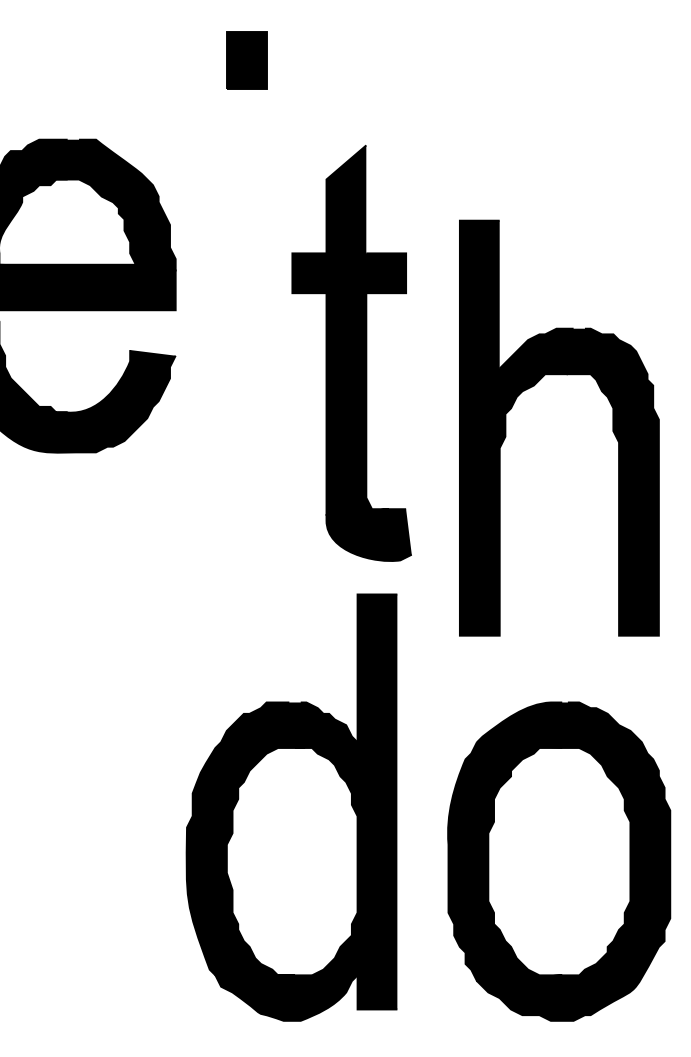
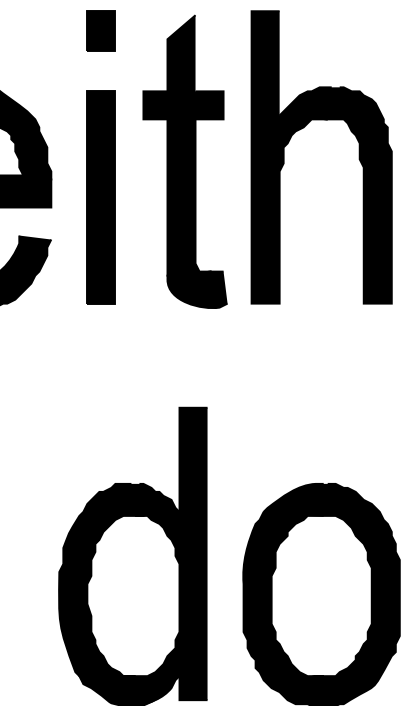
part: (246, 295) -> (101, 197), added
part: (351, 352) -> (185, 161), moved
part: (534, 386) -> (304, 128), moved

